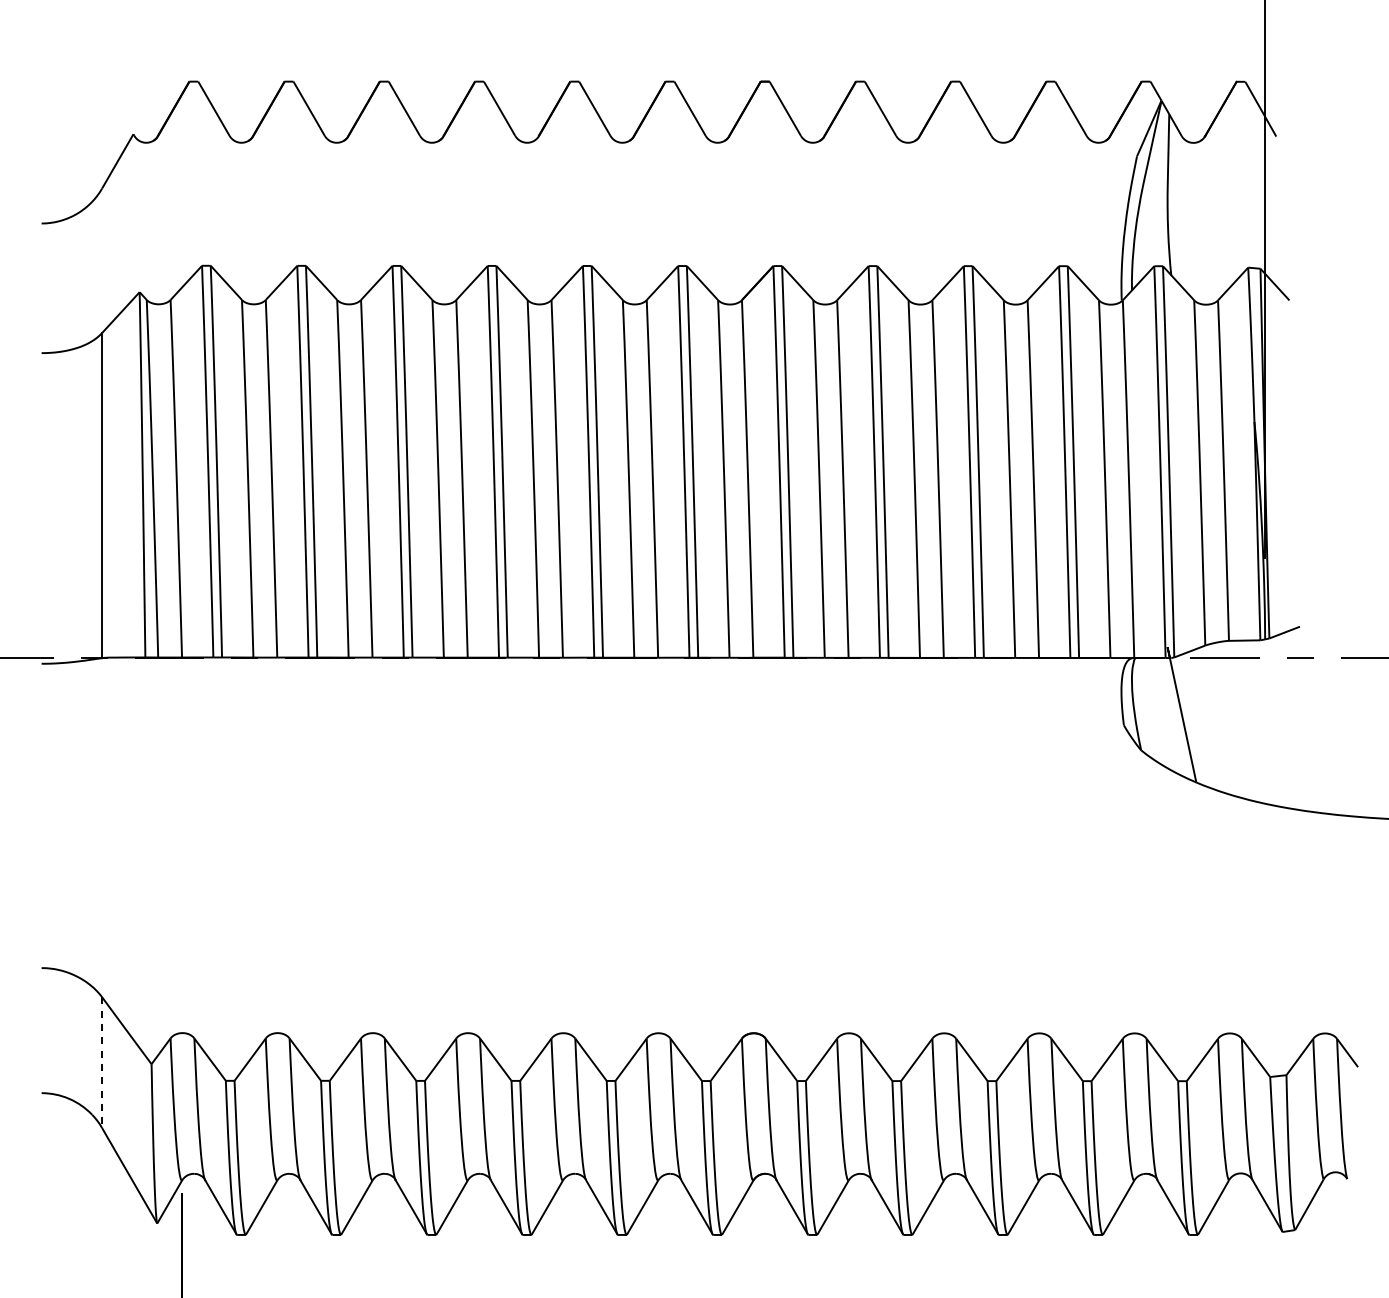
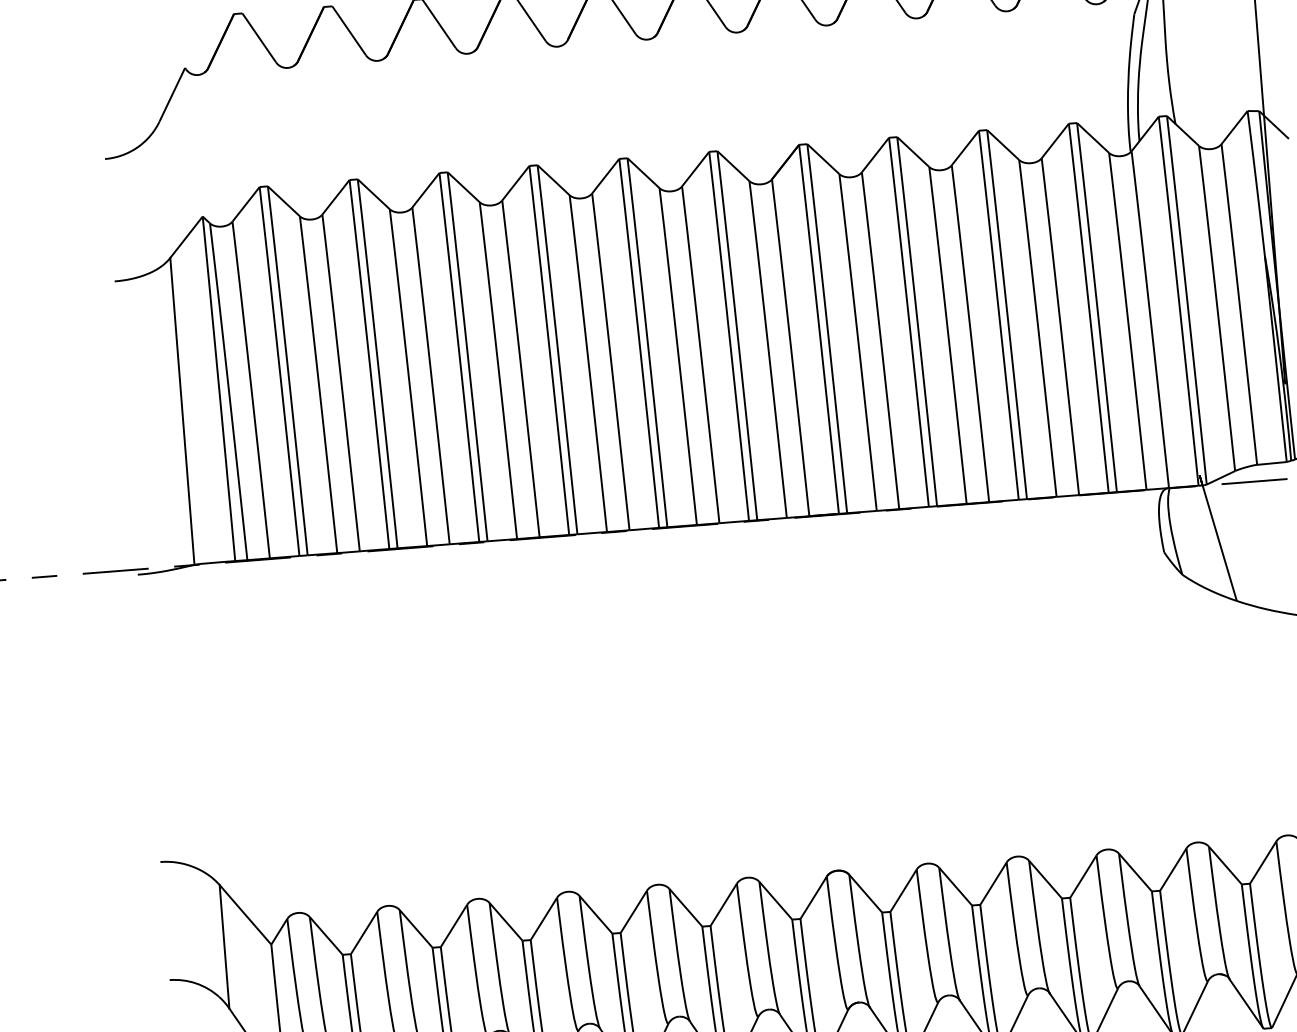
line: (102, 1063) -> (224, 947), dashed -> solid

